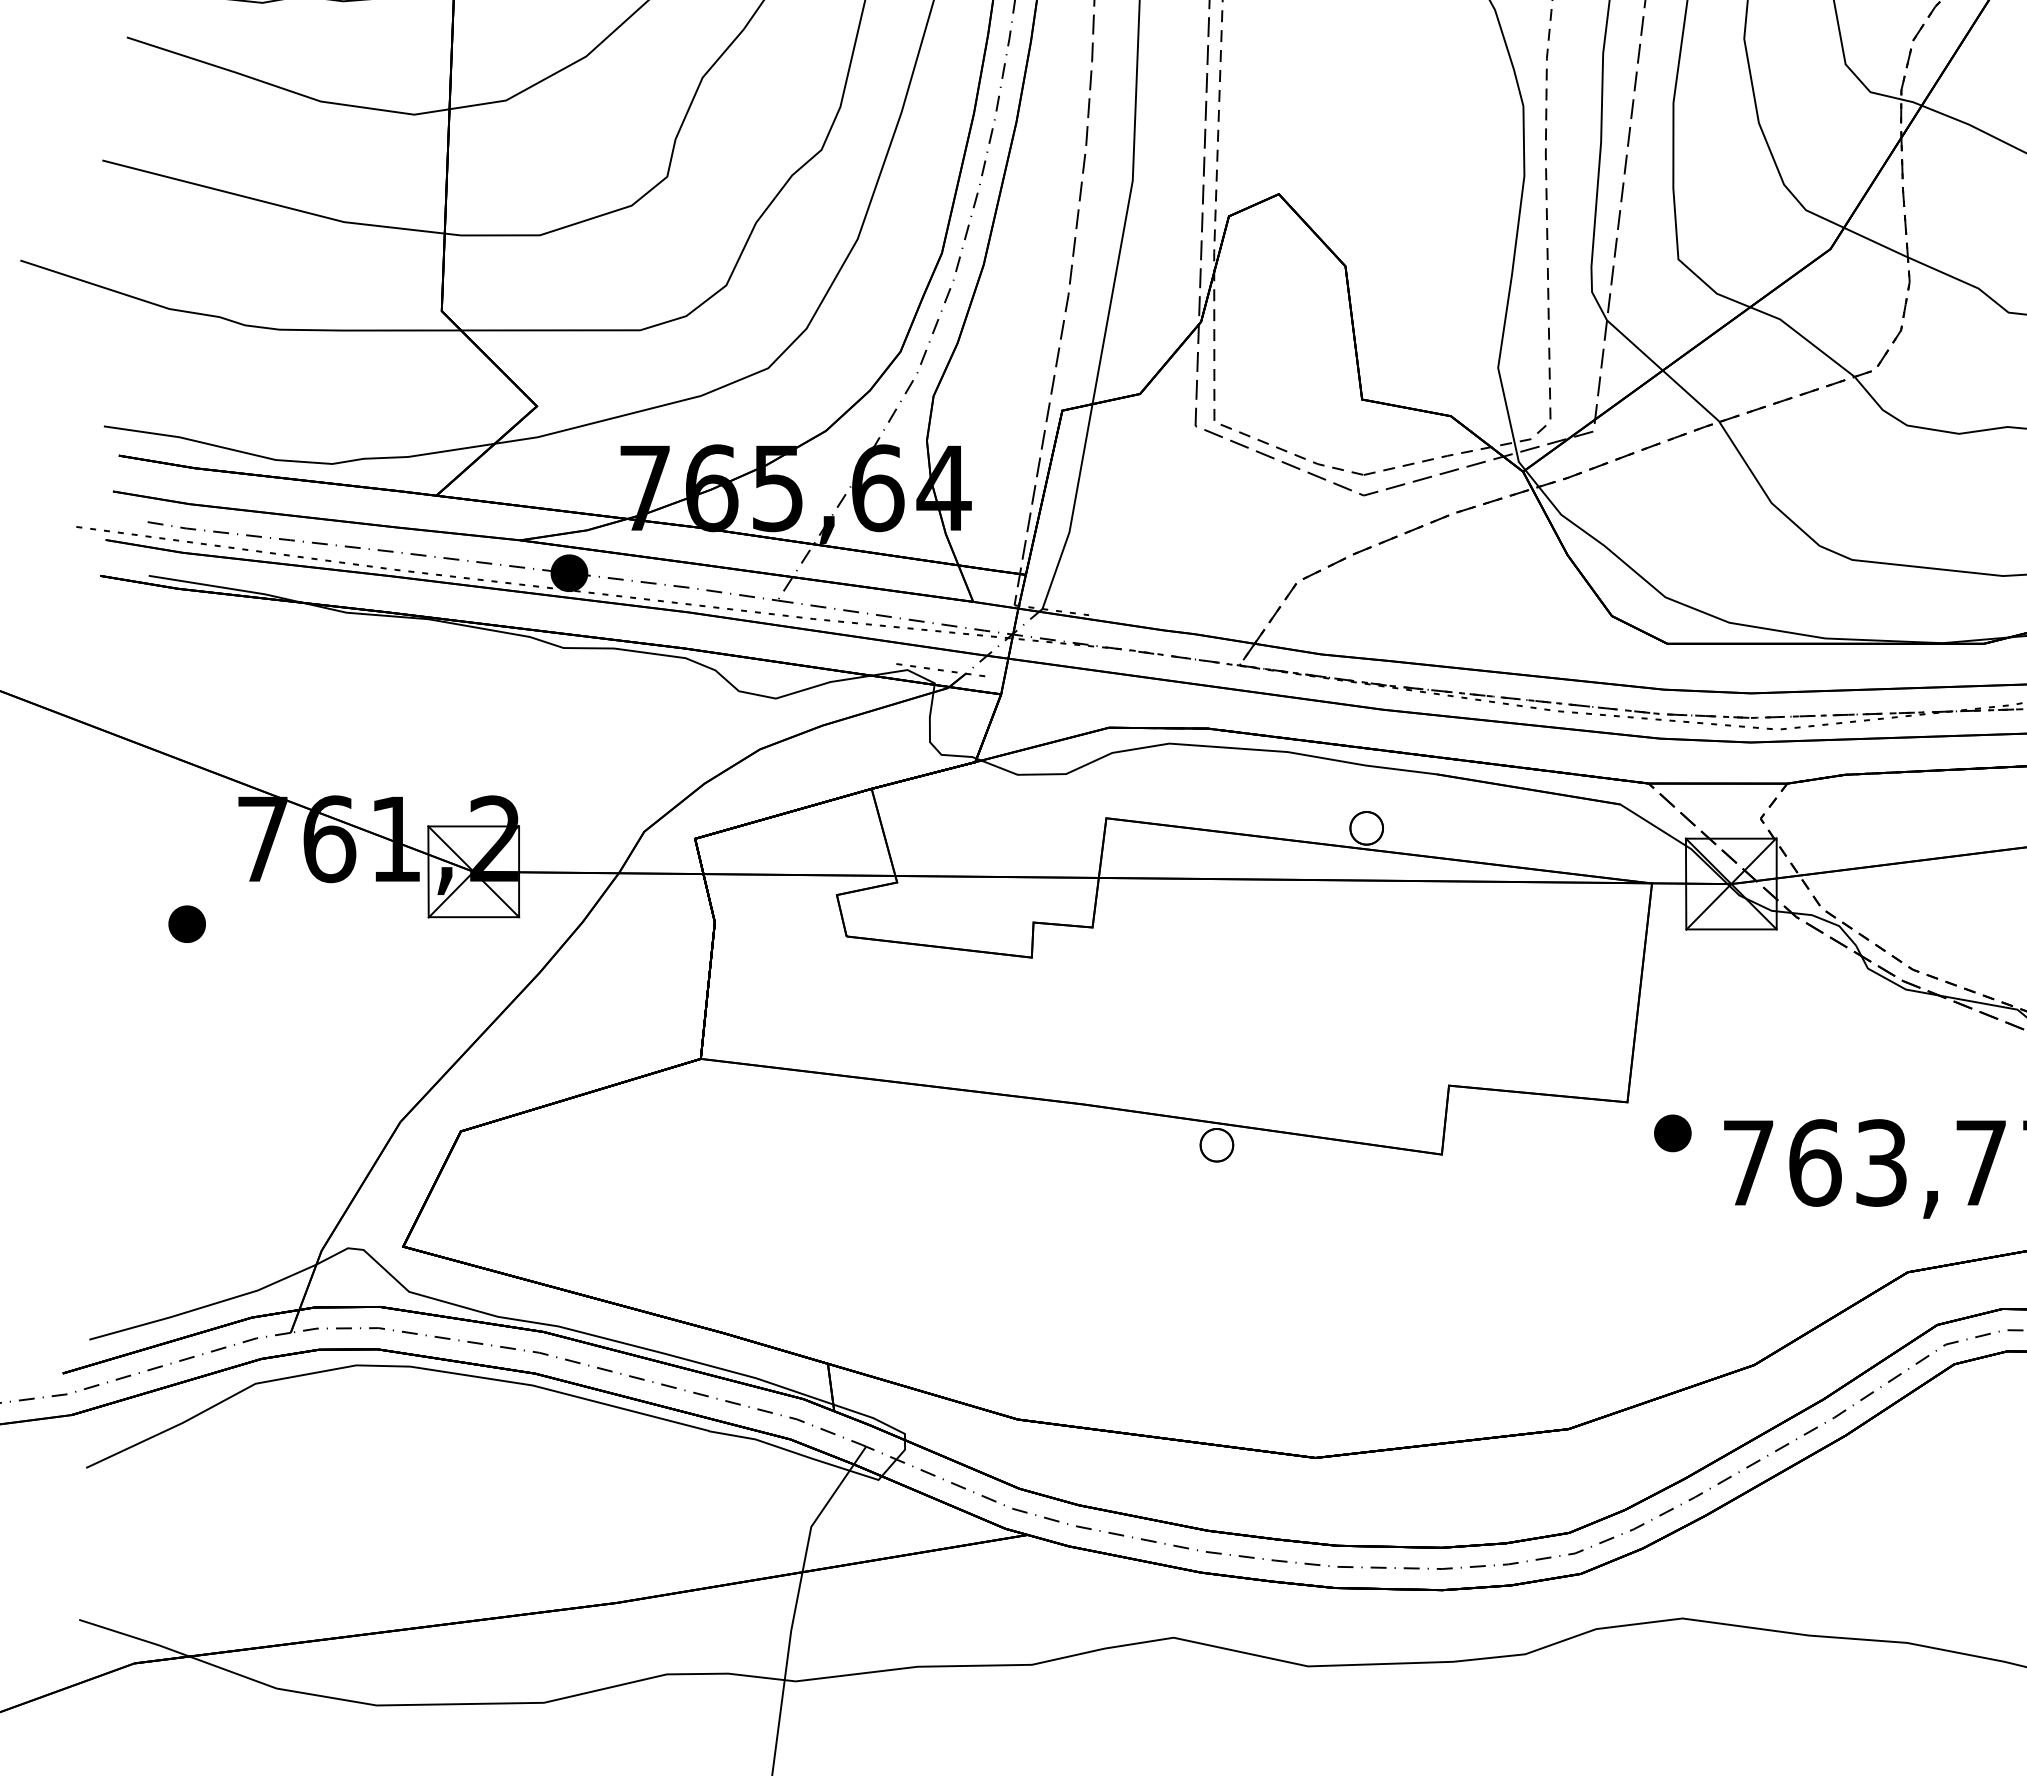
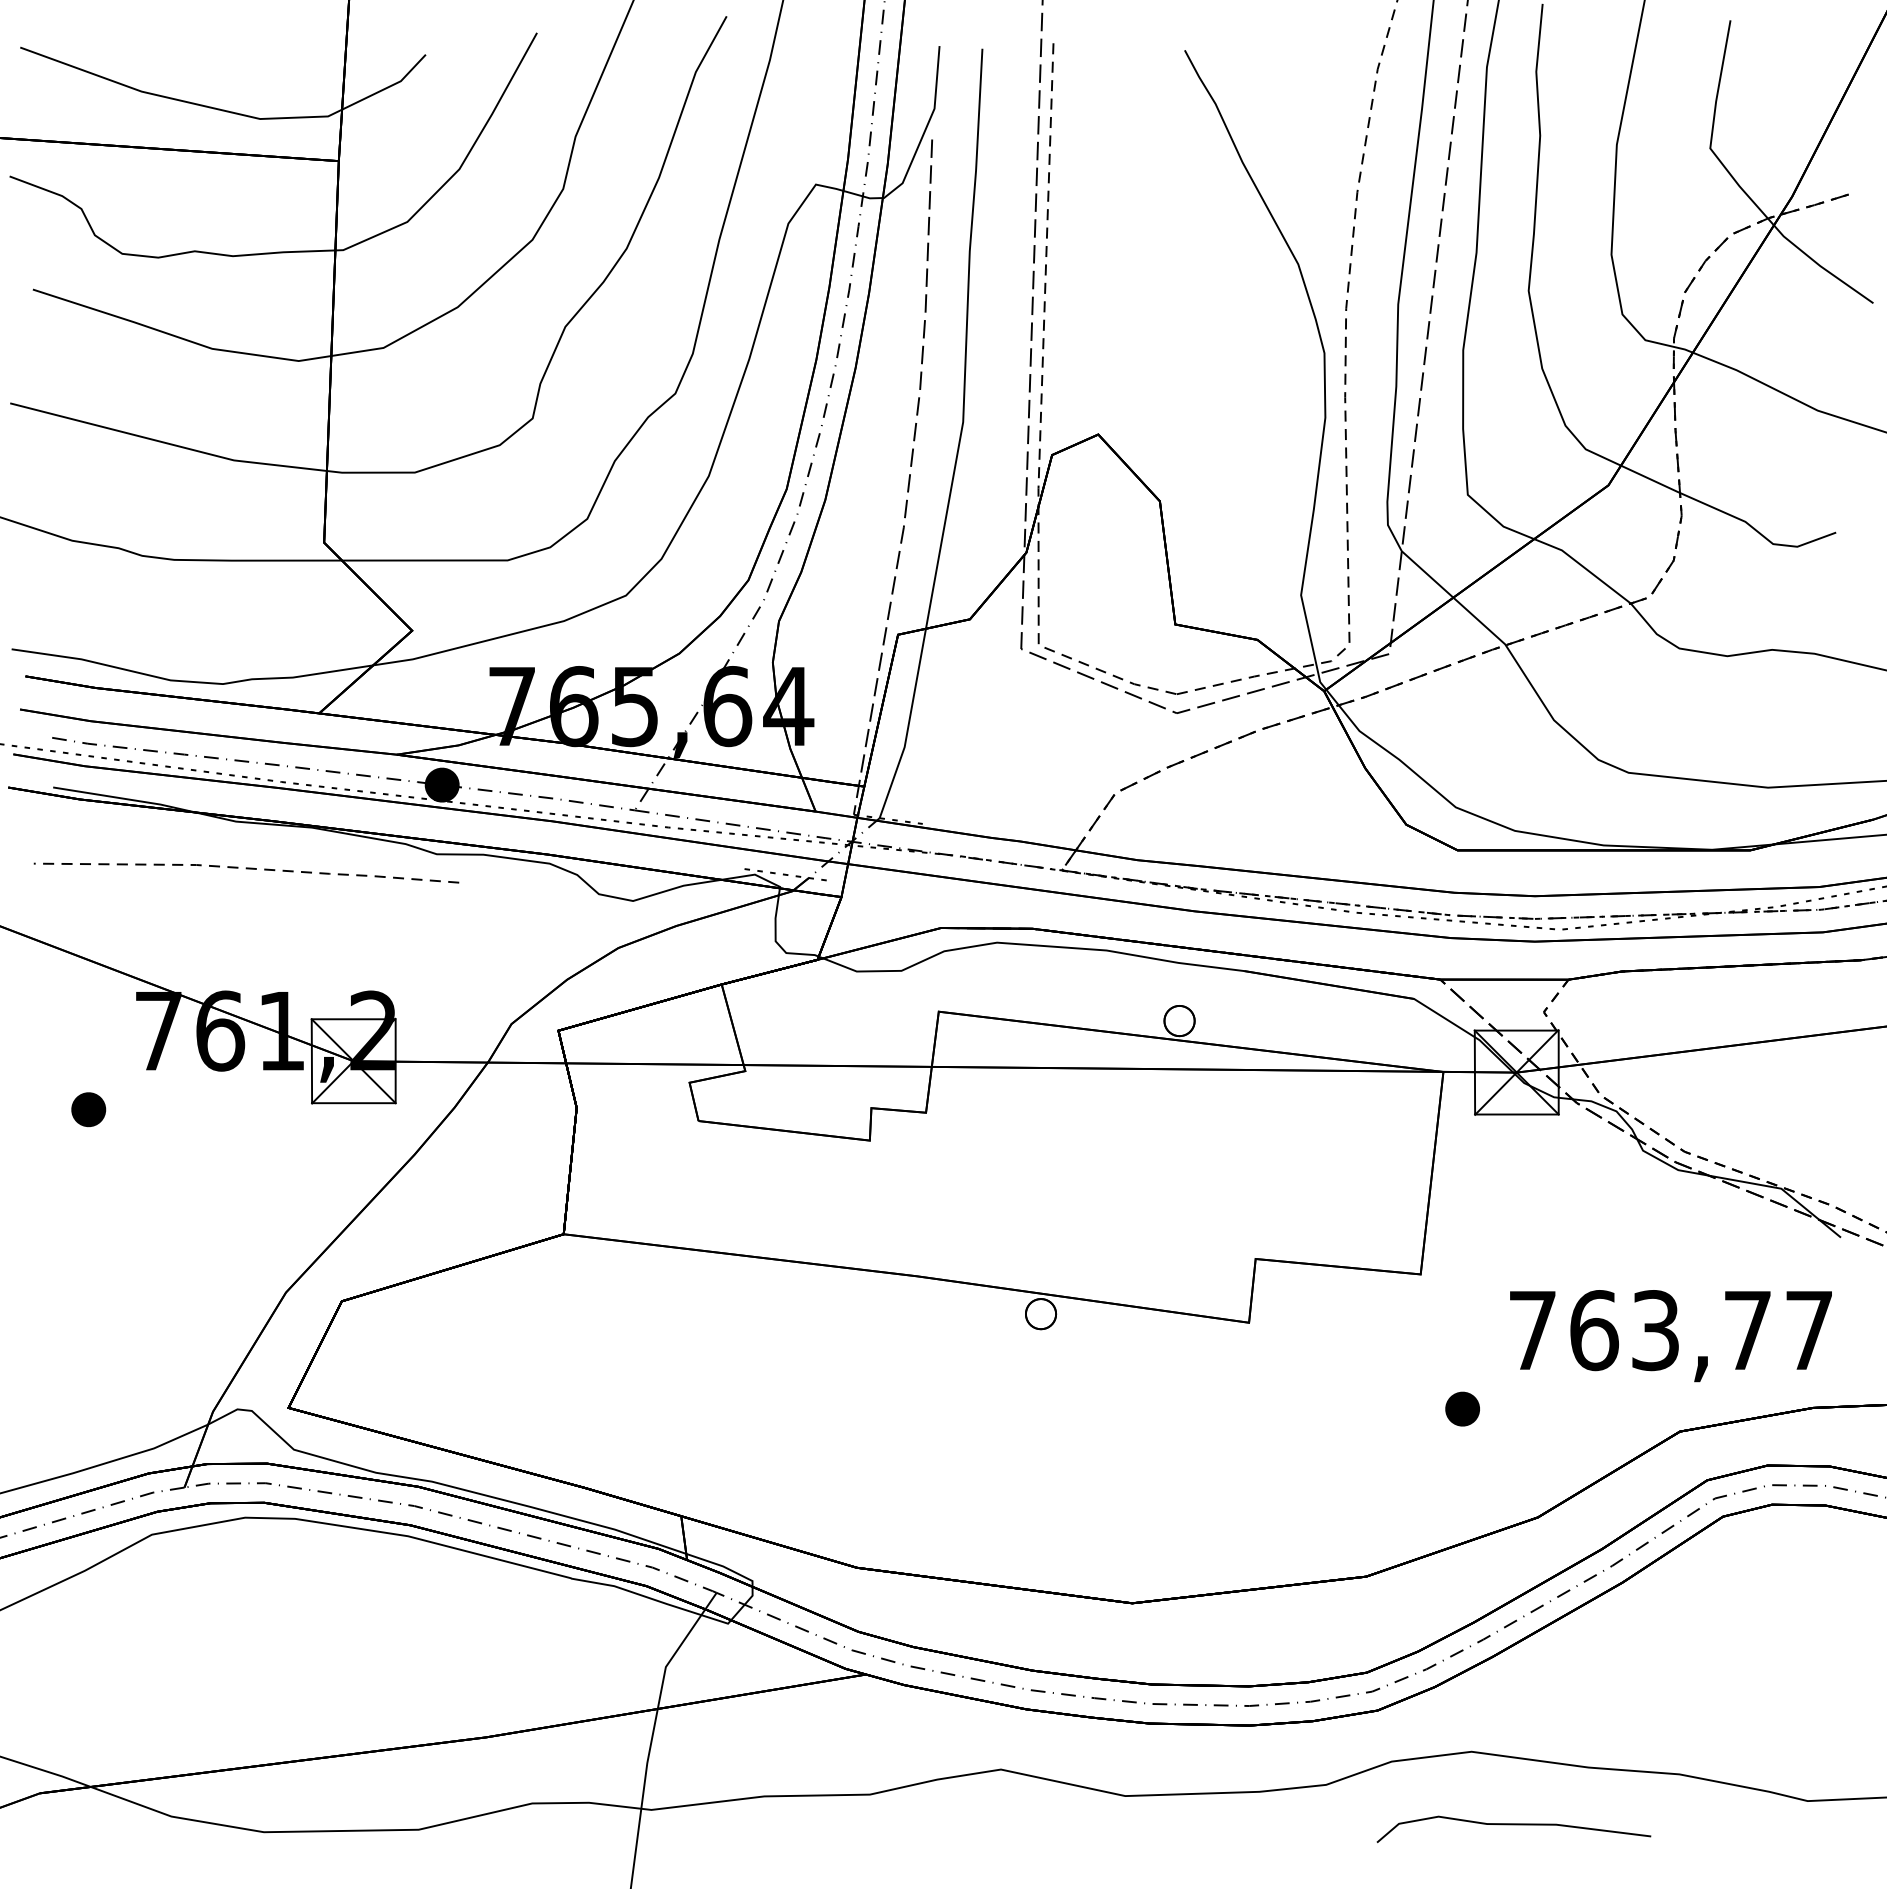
line: (357, 664) -> (246, 869), added
part: (1672, 1132) -> (1462, 1408), moved
curve: (1727, 1698) -> (1513, 1825), added

